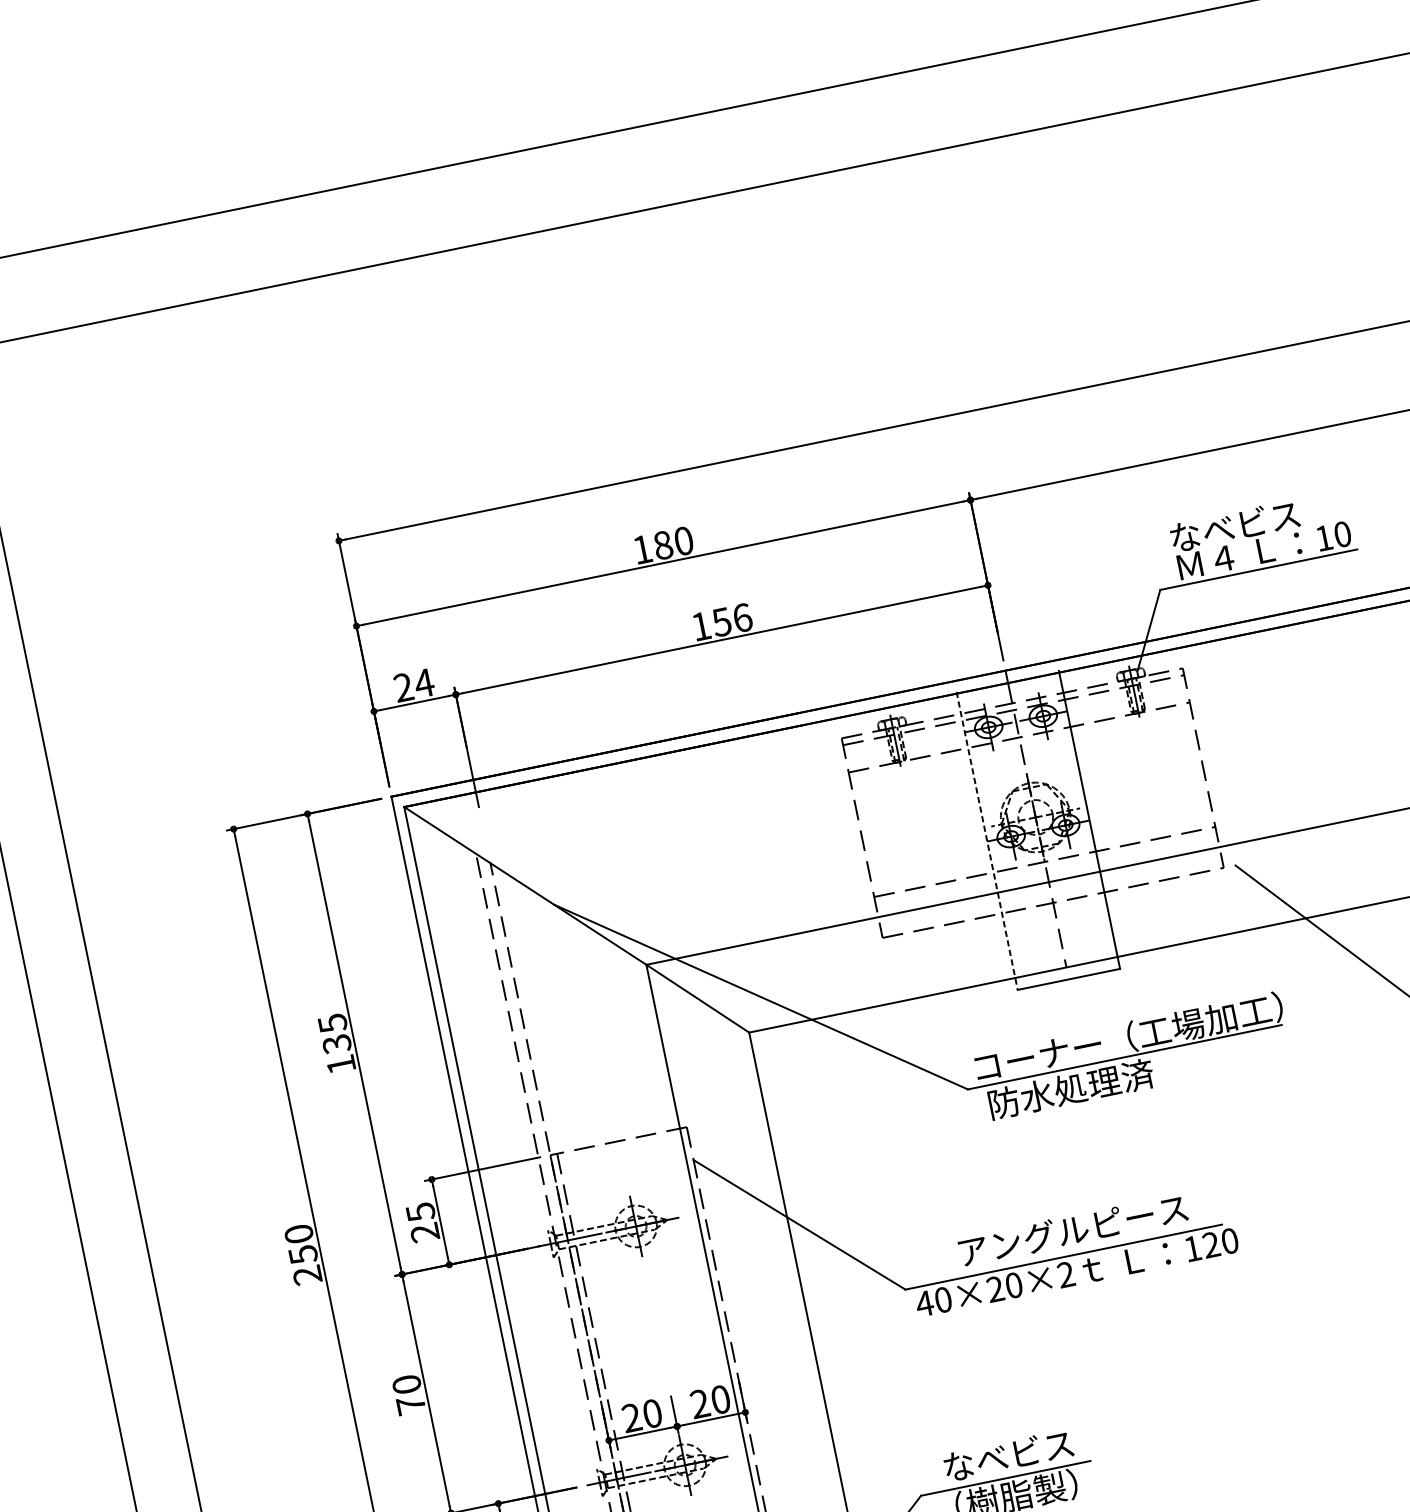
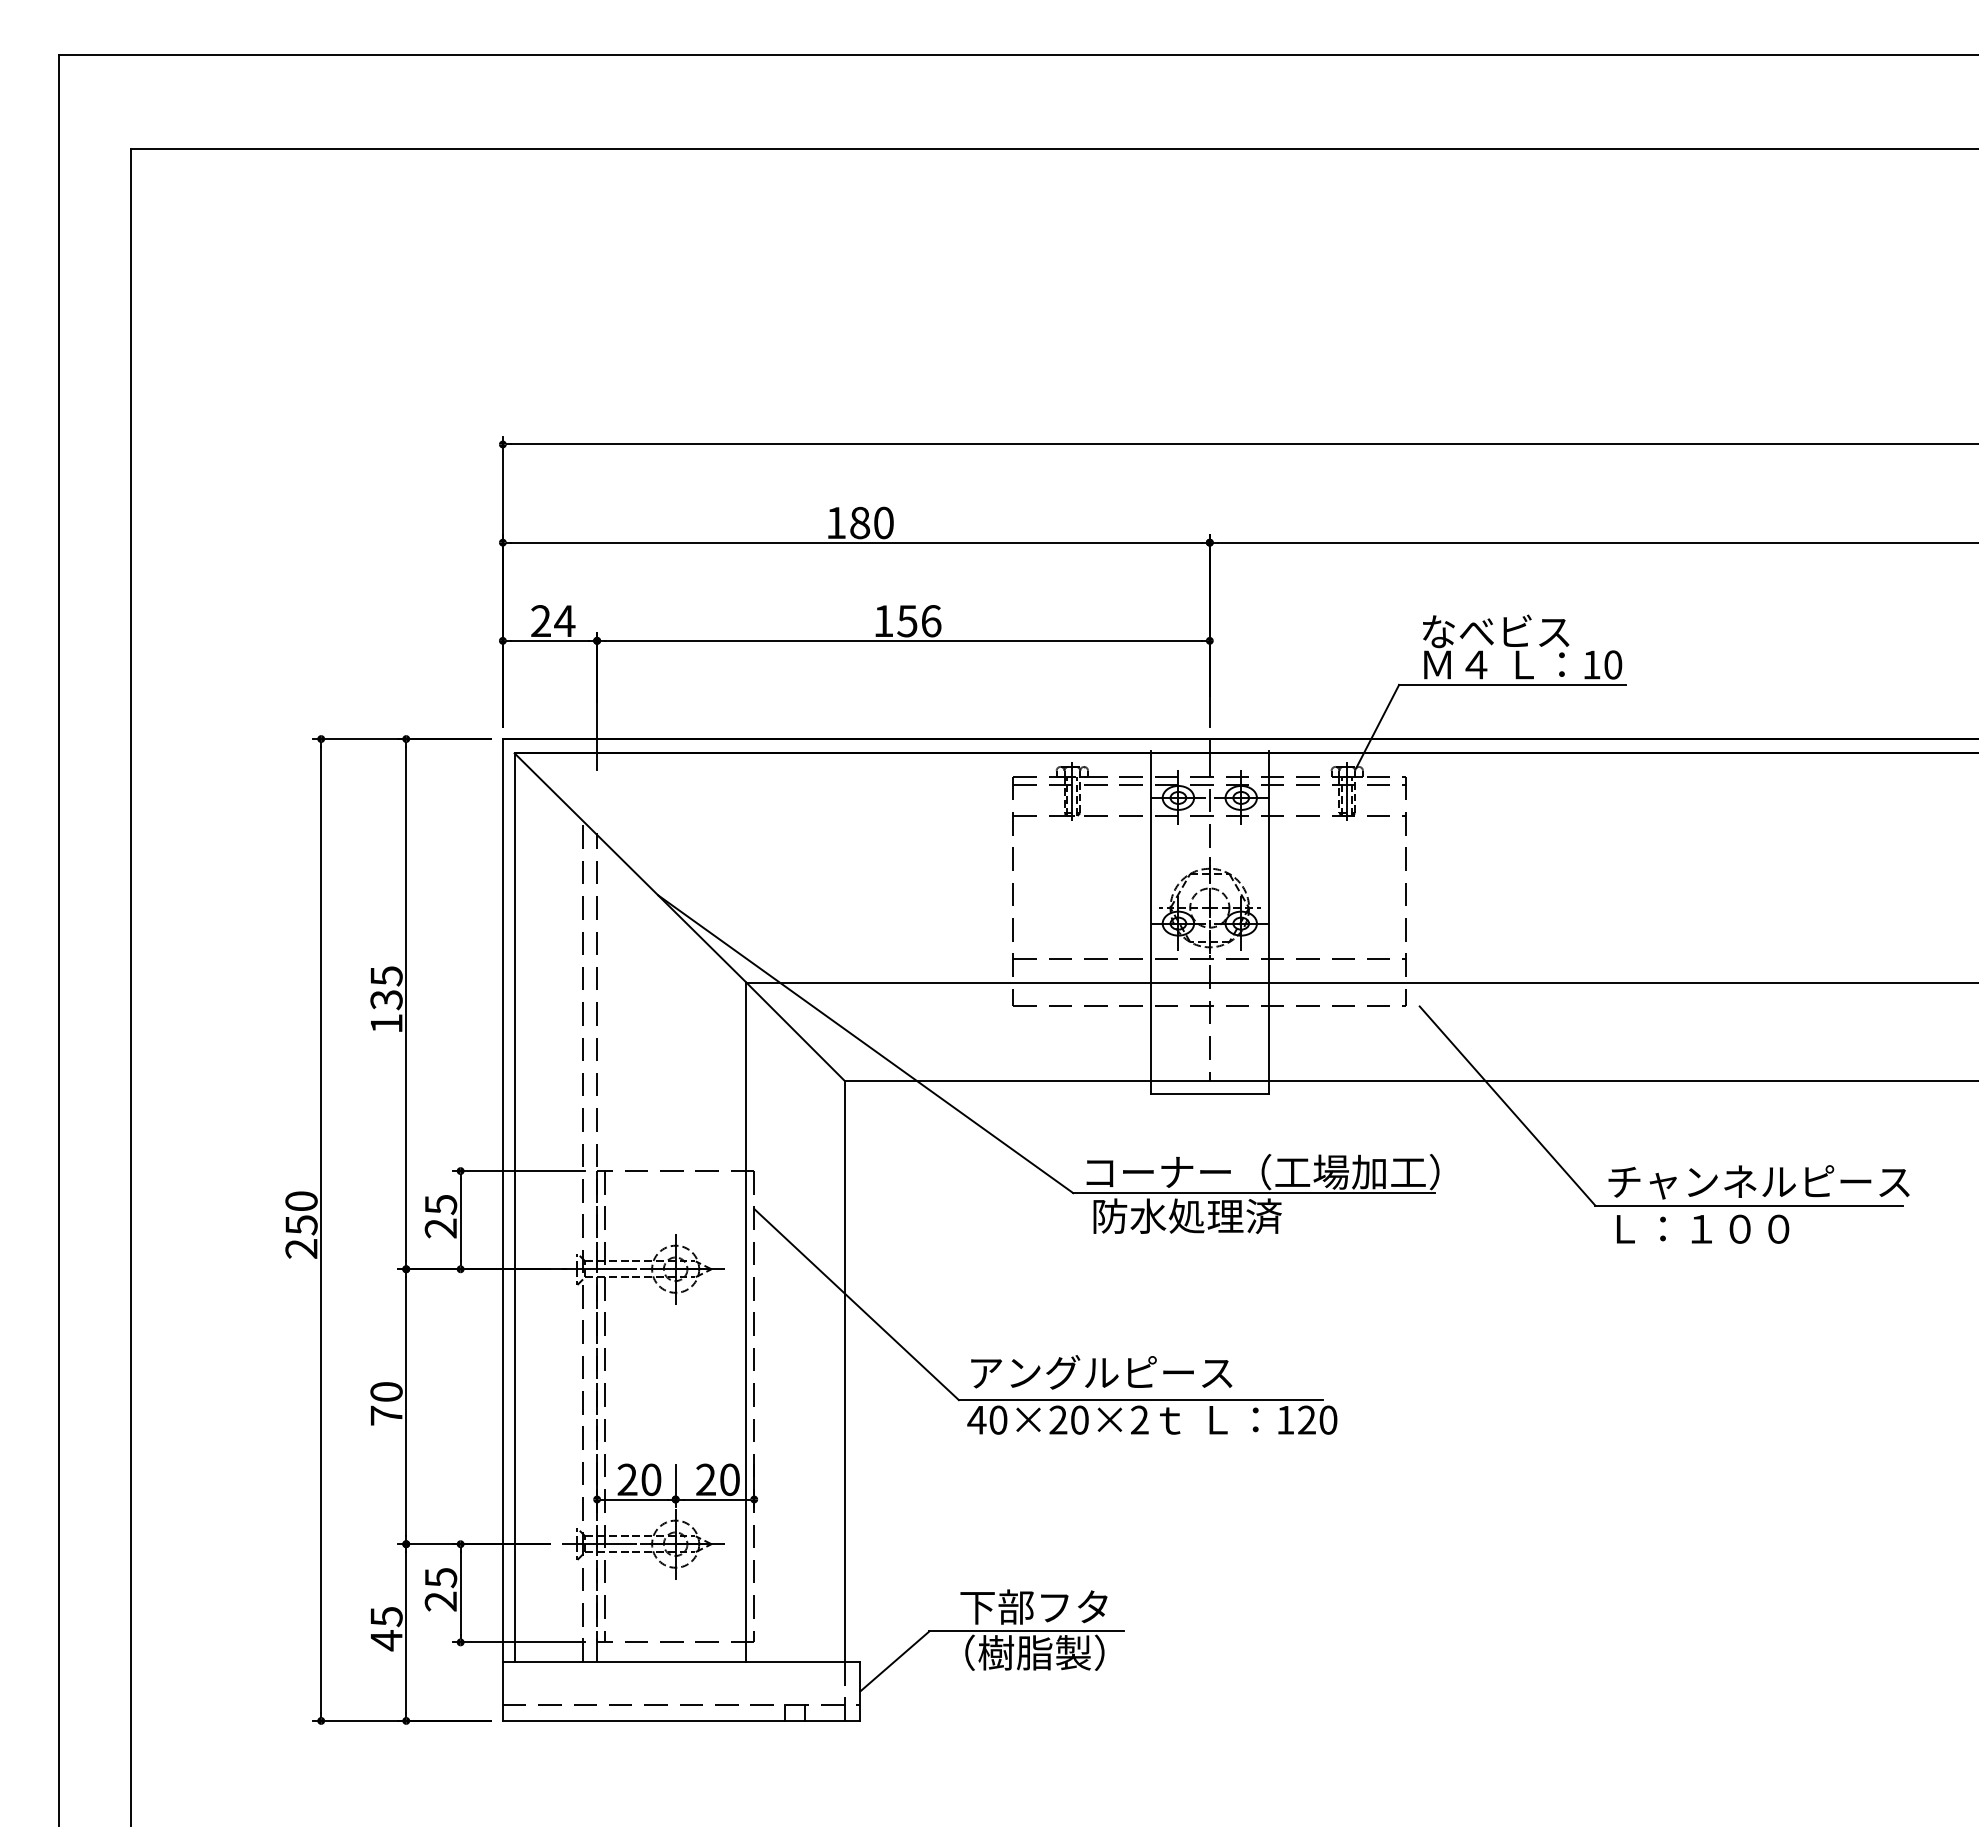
line: (986, 840) -> (1150, 922), dashed -> solid
text: (1073, 1230) -> (1101, 1372), moved
text: (1007, 1455) -> (1034, 1606), なべビス -> 下部フタ

